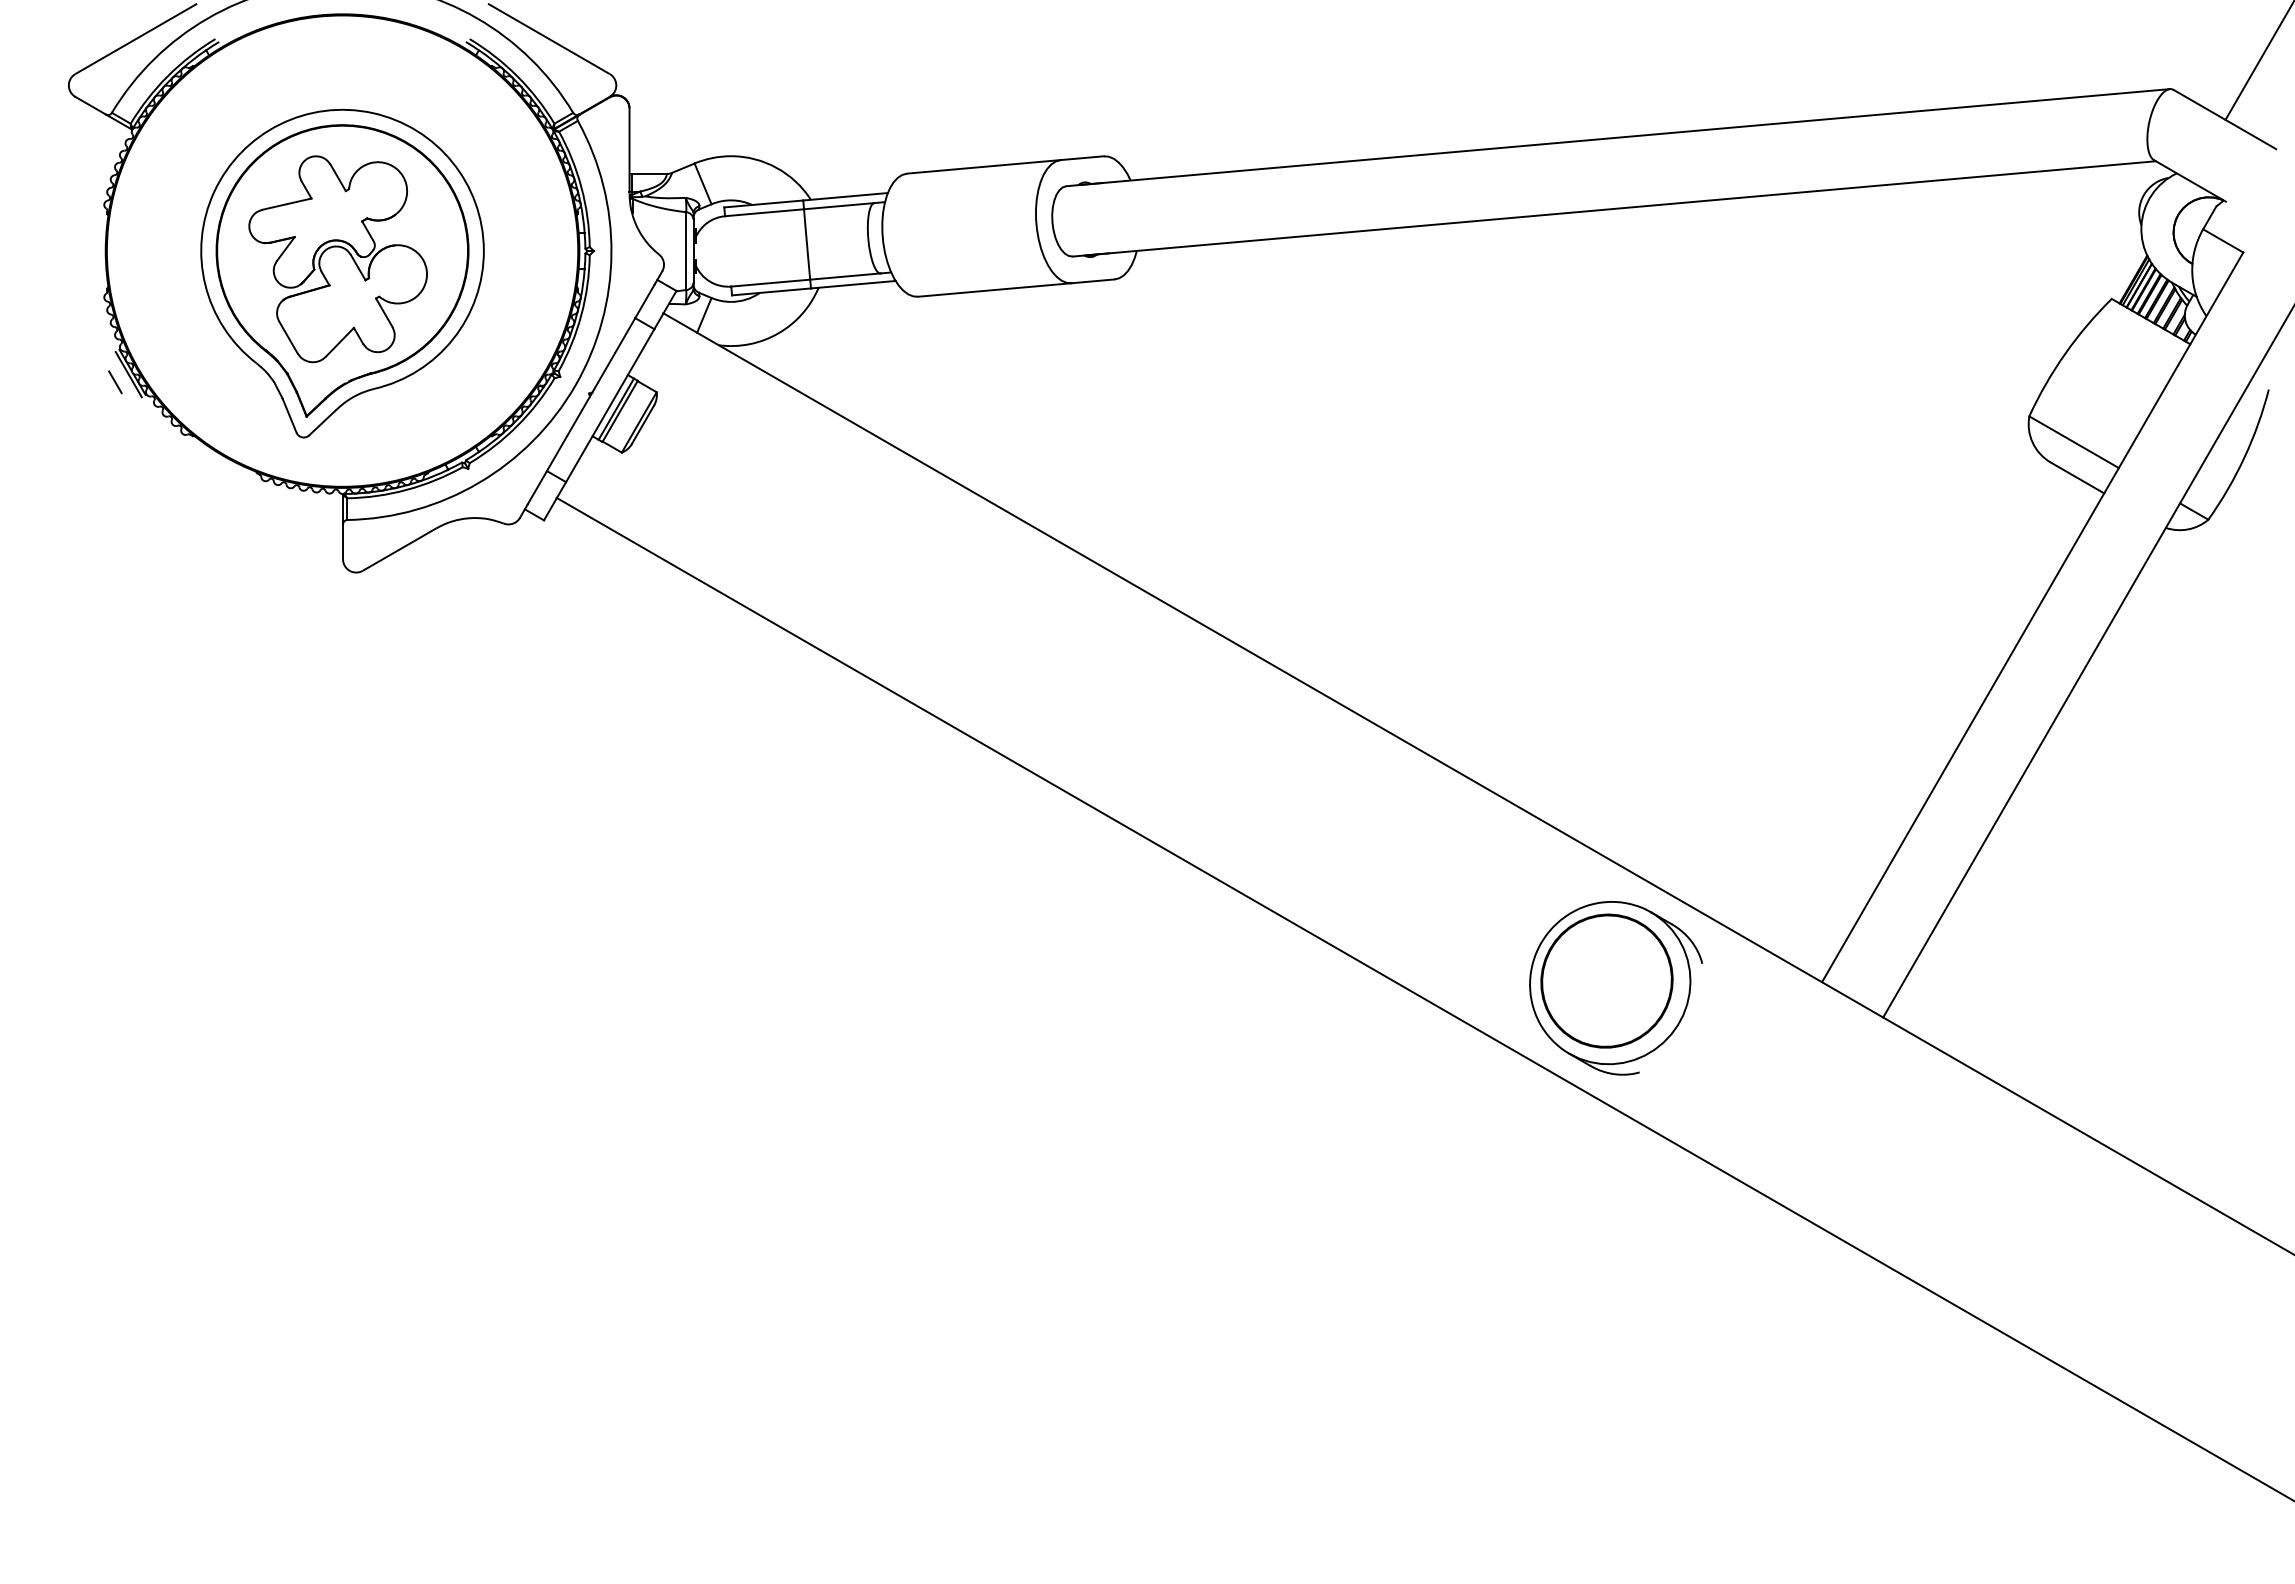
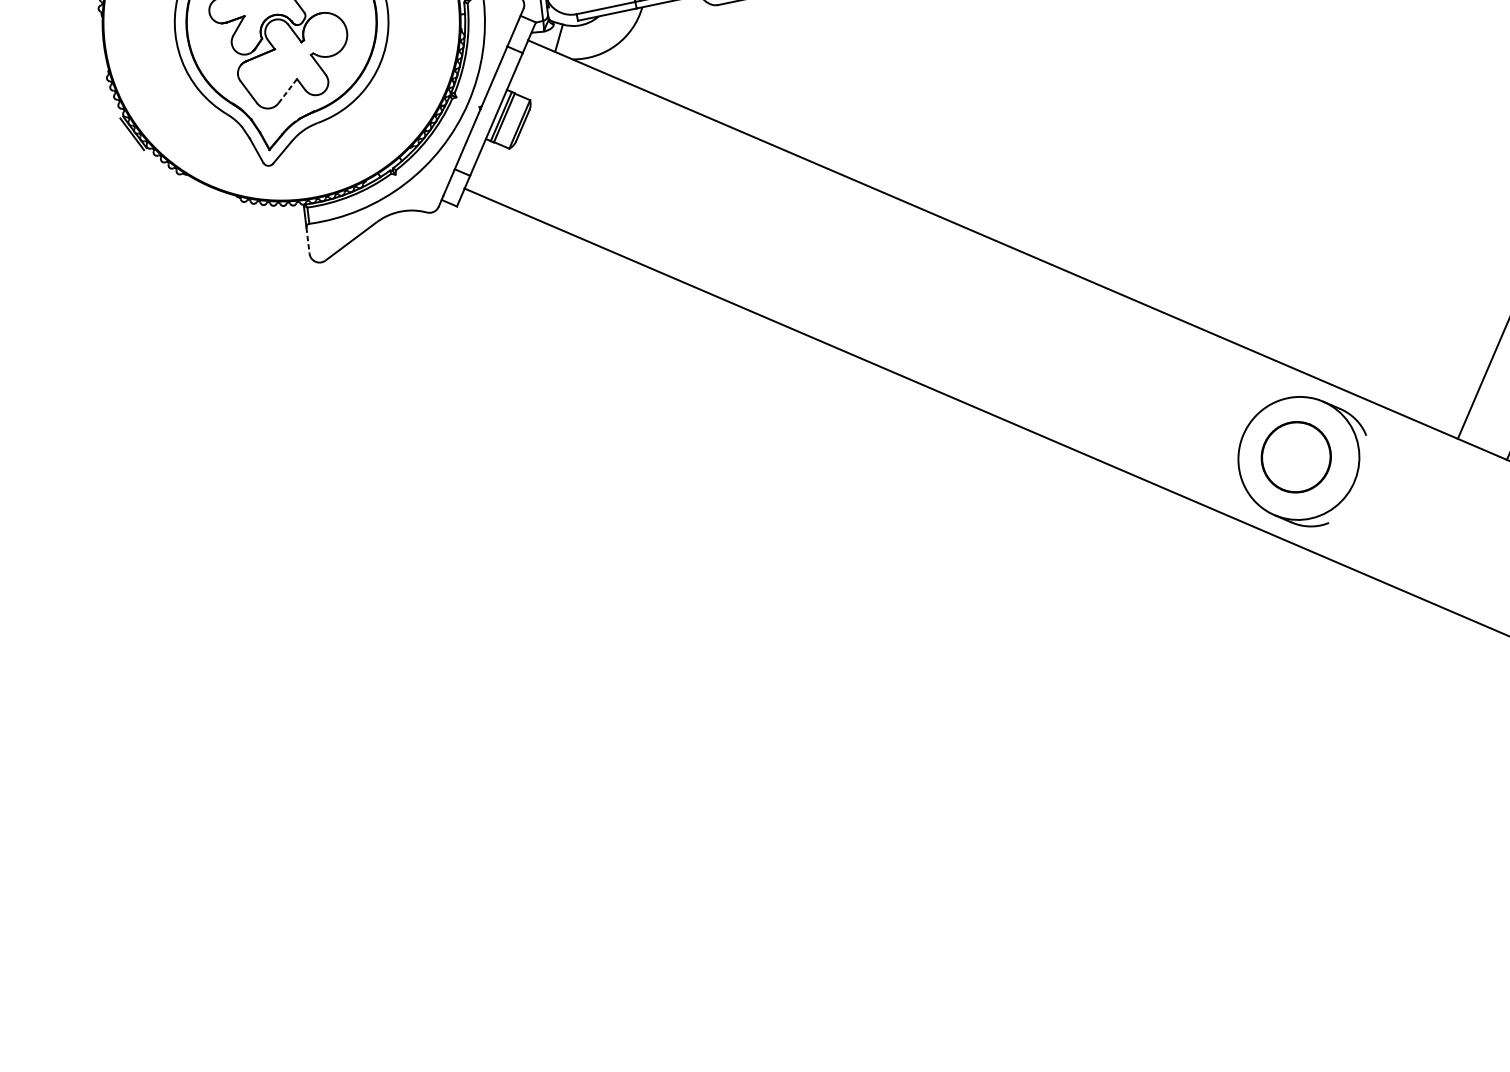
line: (340, 342) -> (288, 91), solid -> dashed
line: (115, 382) -> (122, 141), removed
line: (343, 542) -> (308, 241), solid -> dashed
part: (1606, 980) -> (1295, 456), size x0.7

